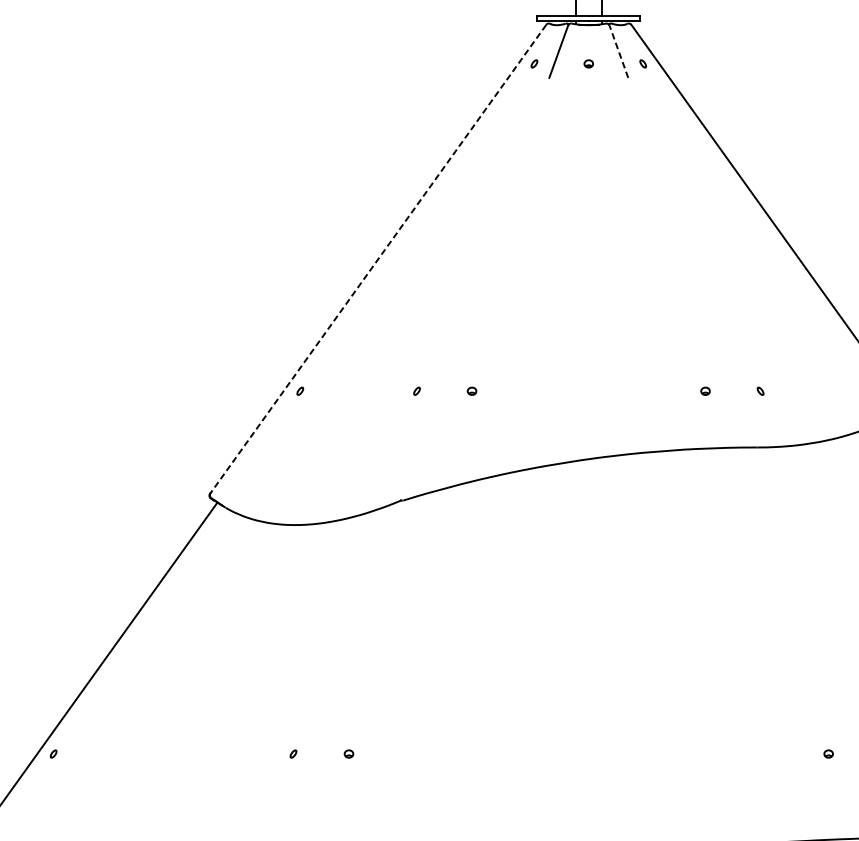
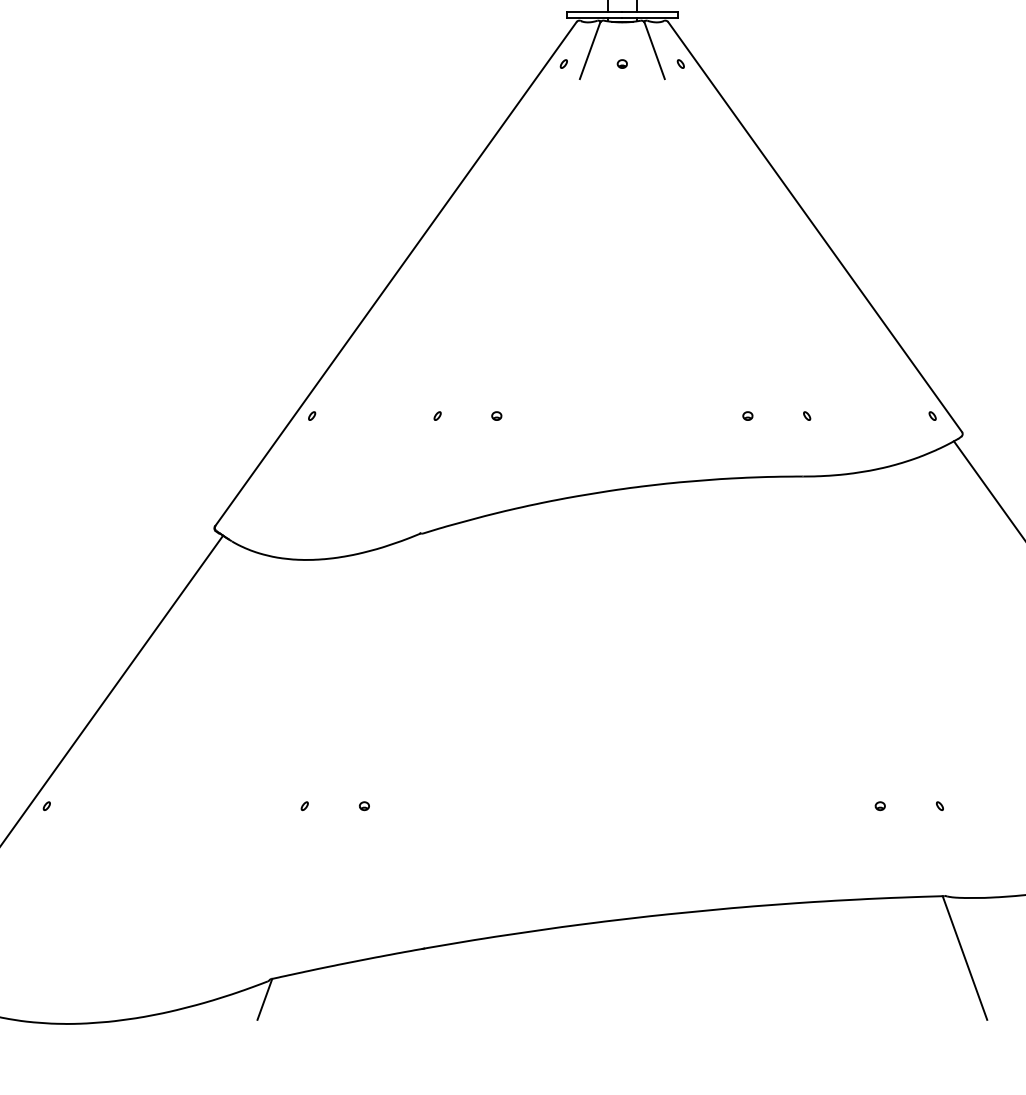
line: (618, 51) -> (654, 50), dashed -> solid
line: (378, 259) -> (396, 274), dashed -> solid

